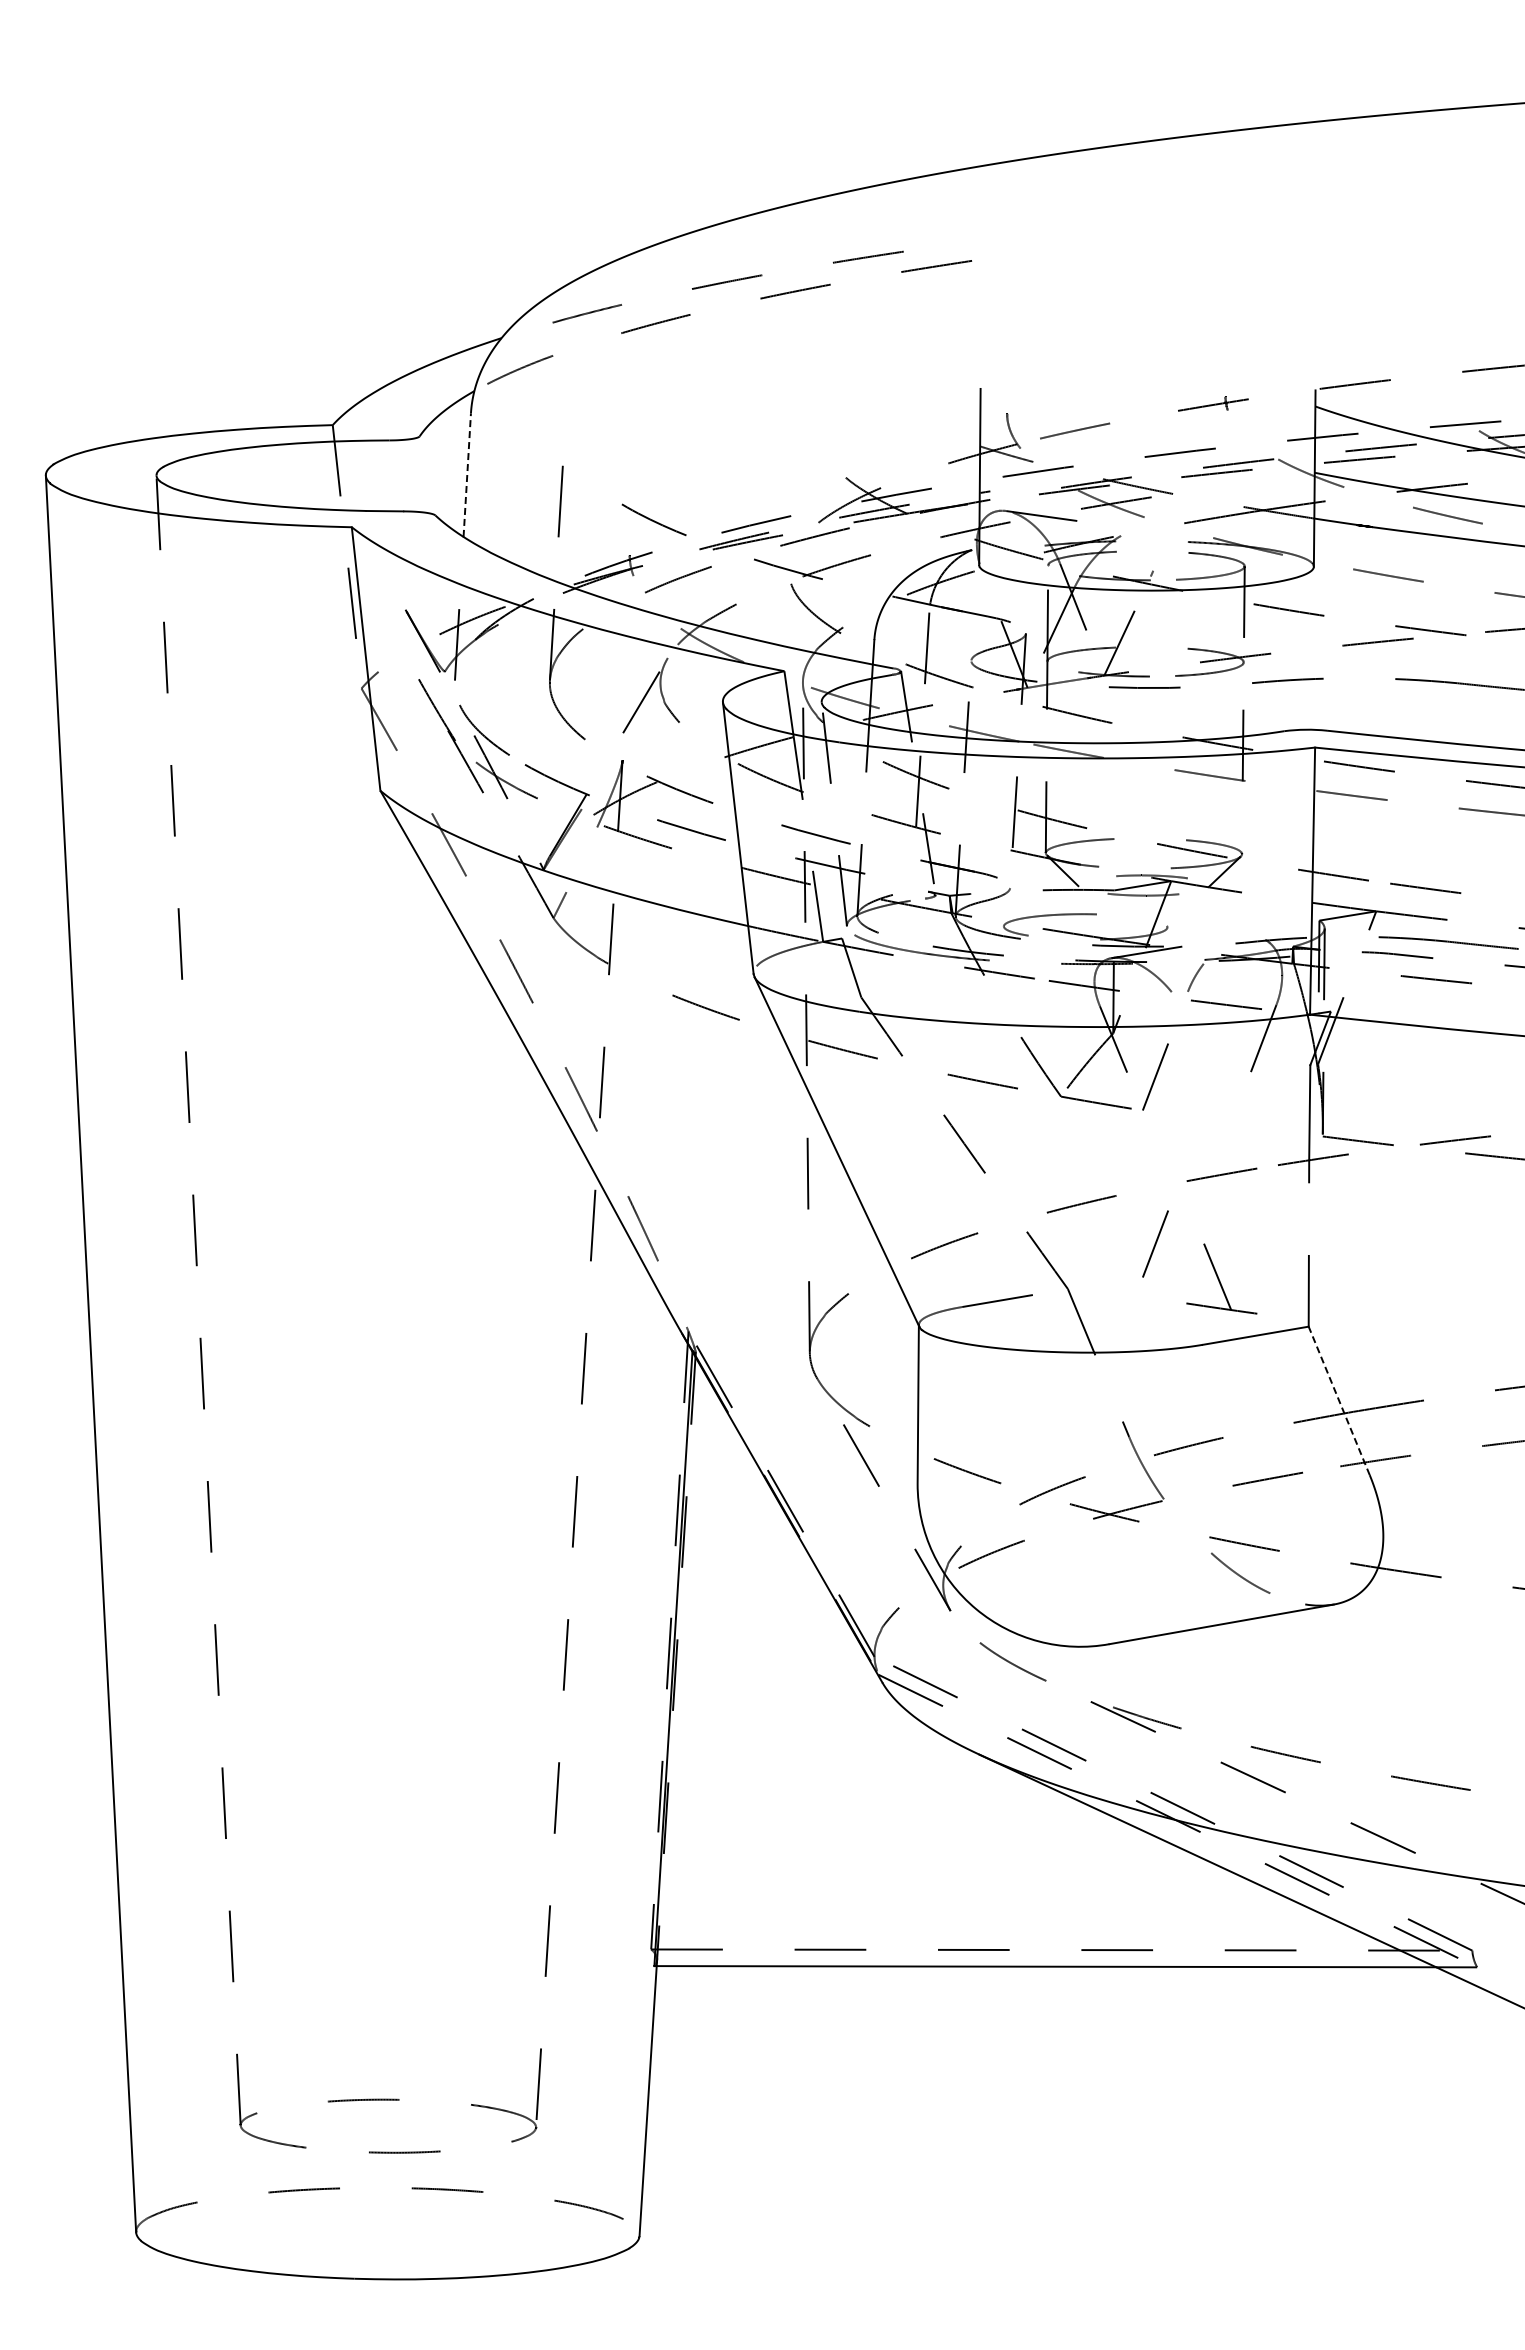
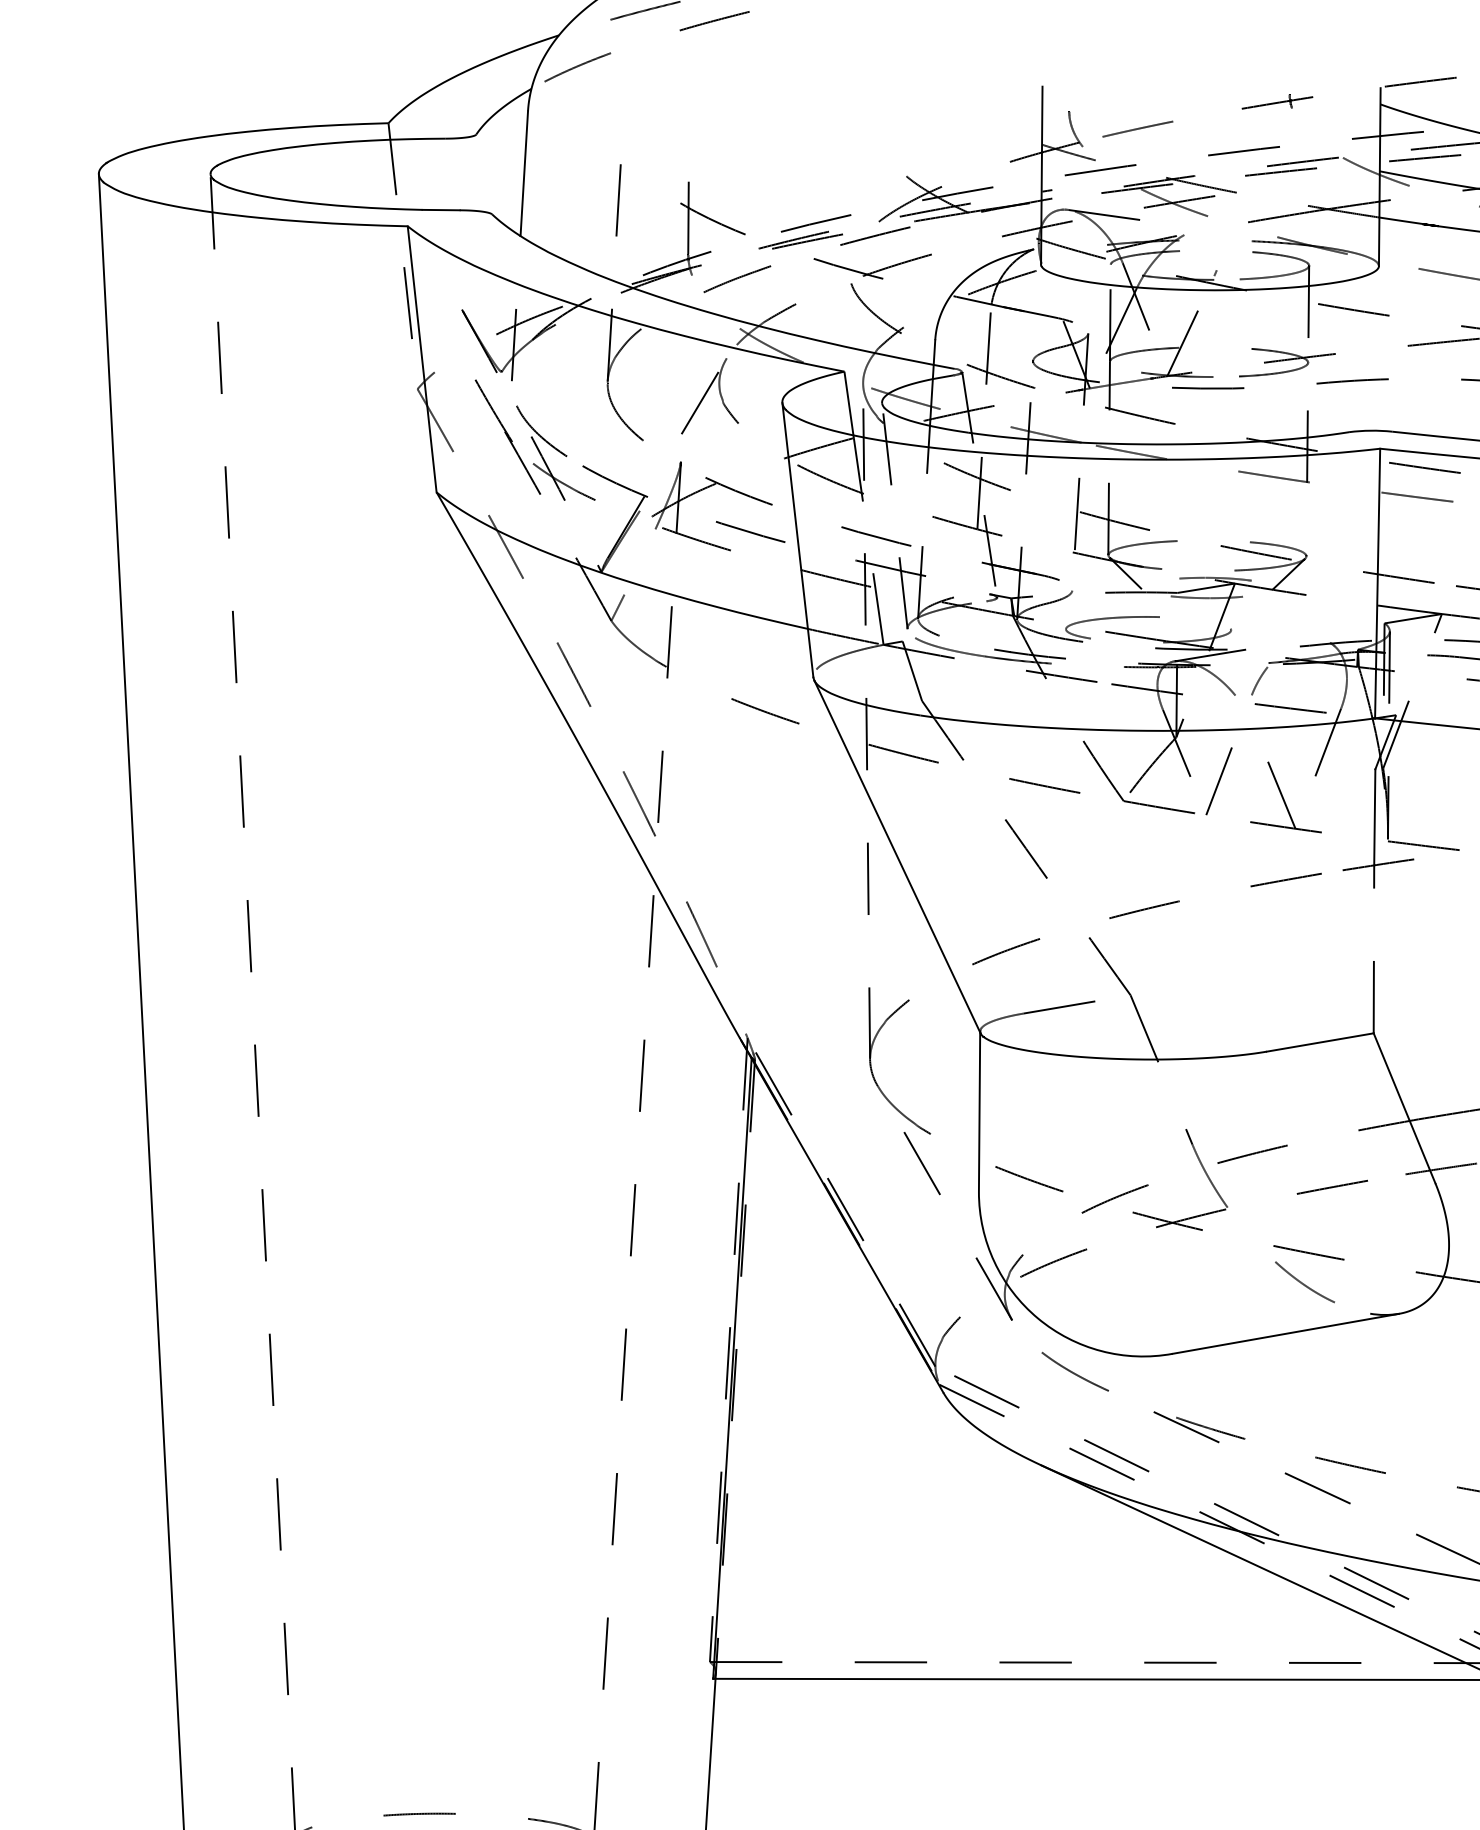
line: (467, 475) -> (524, 174), dashed -> solid
line: (629, 515) -> (688, 214), added
line: (1155, 1243) -> (1219, 949), removed
part: (1221, 1278) -> (1285, 796), moved
line: (1339, 1400) -> (1404, 1107), dashed -> solid

